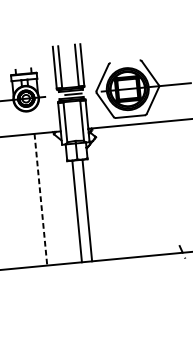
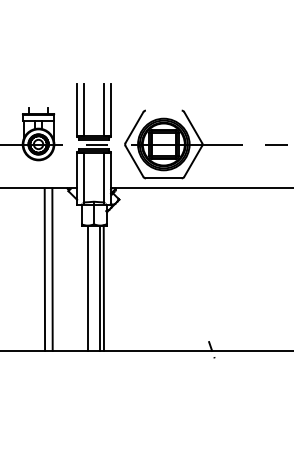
line: (47, 199) -> (52, 269), added
line: (40, 200) -> (44, 270), dashed -> solid
line: (89, 209) -> (103, 287), added

